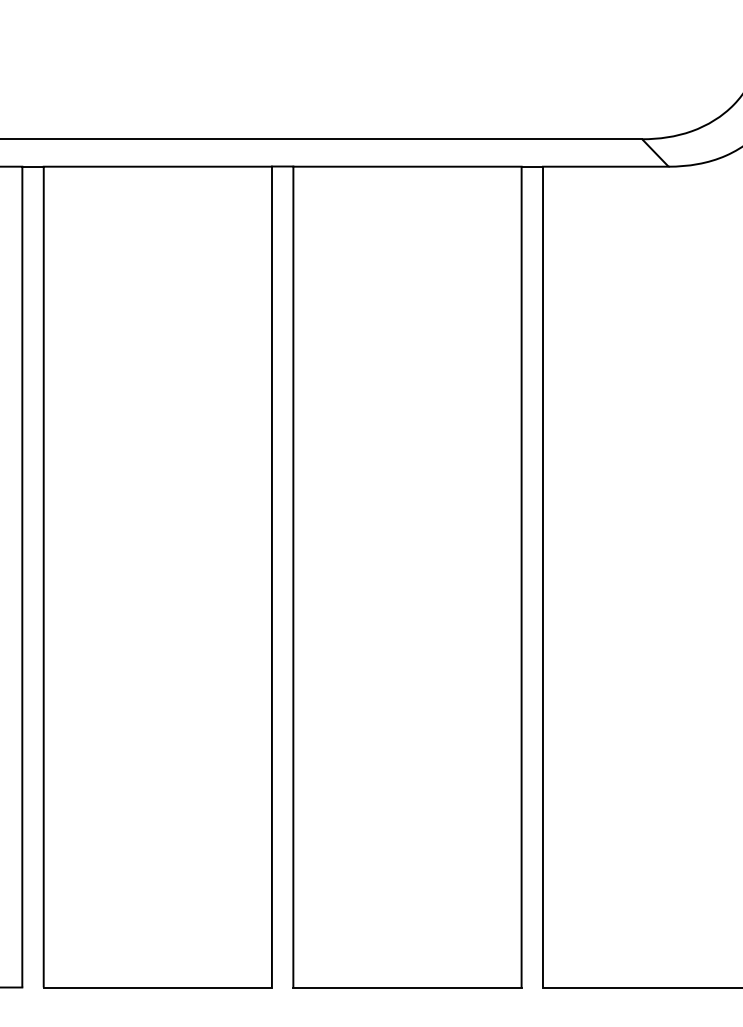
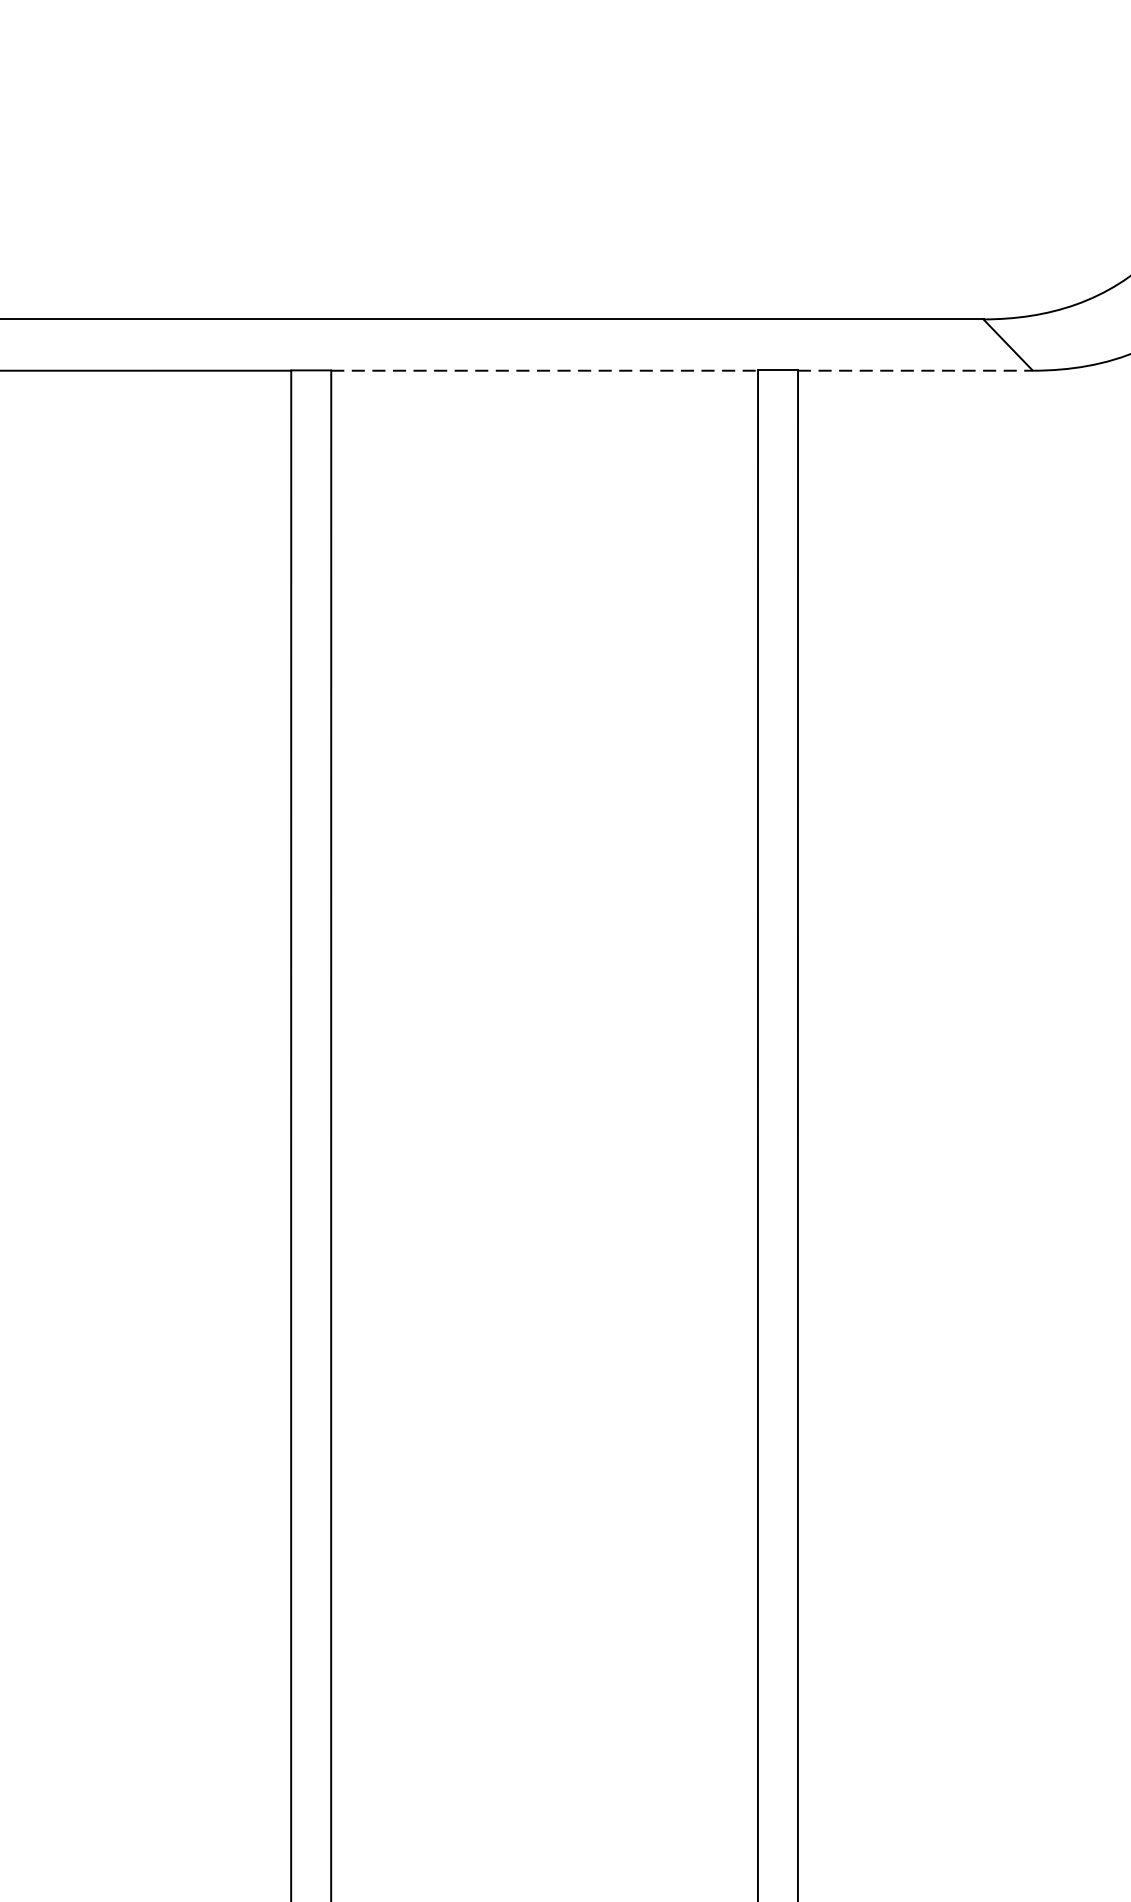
line: (408, 166) -> (546, 370), solid -> dashed
line: (605, 166) -> (914, 370), solid -> dashed

